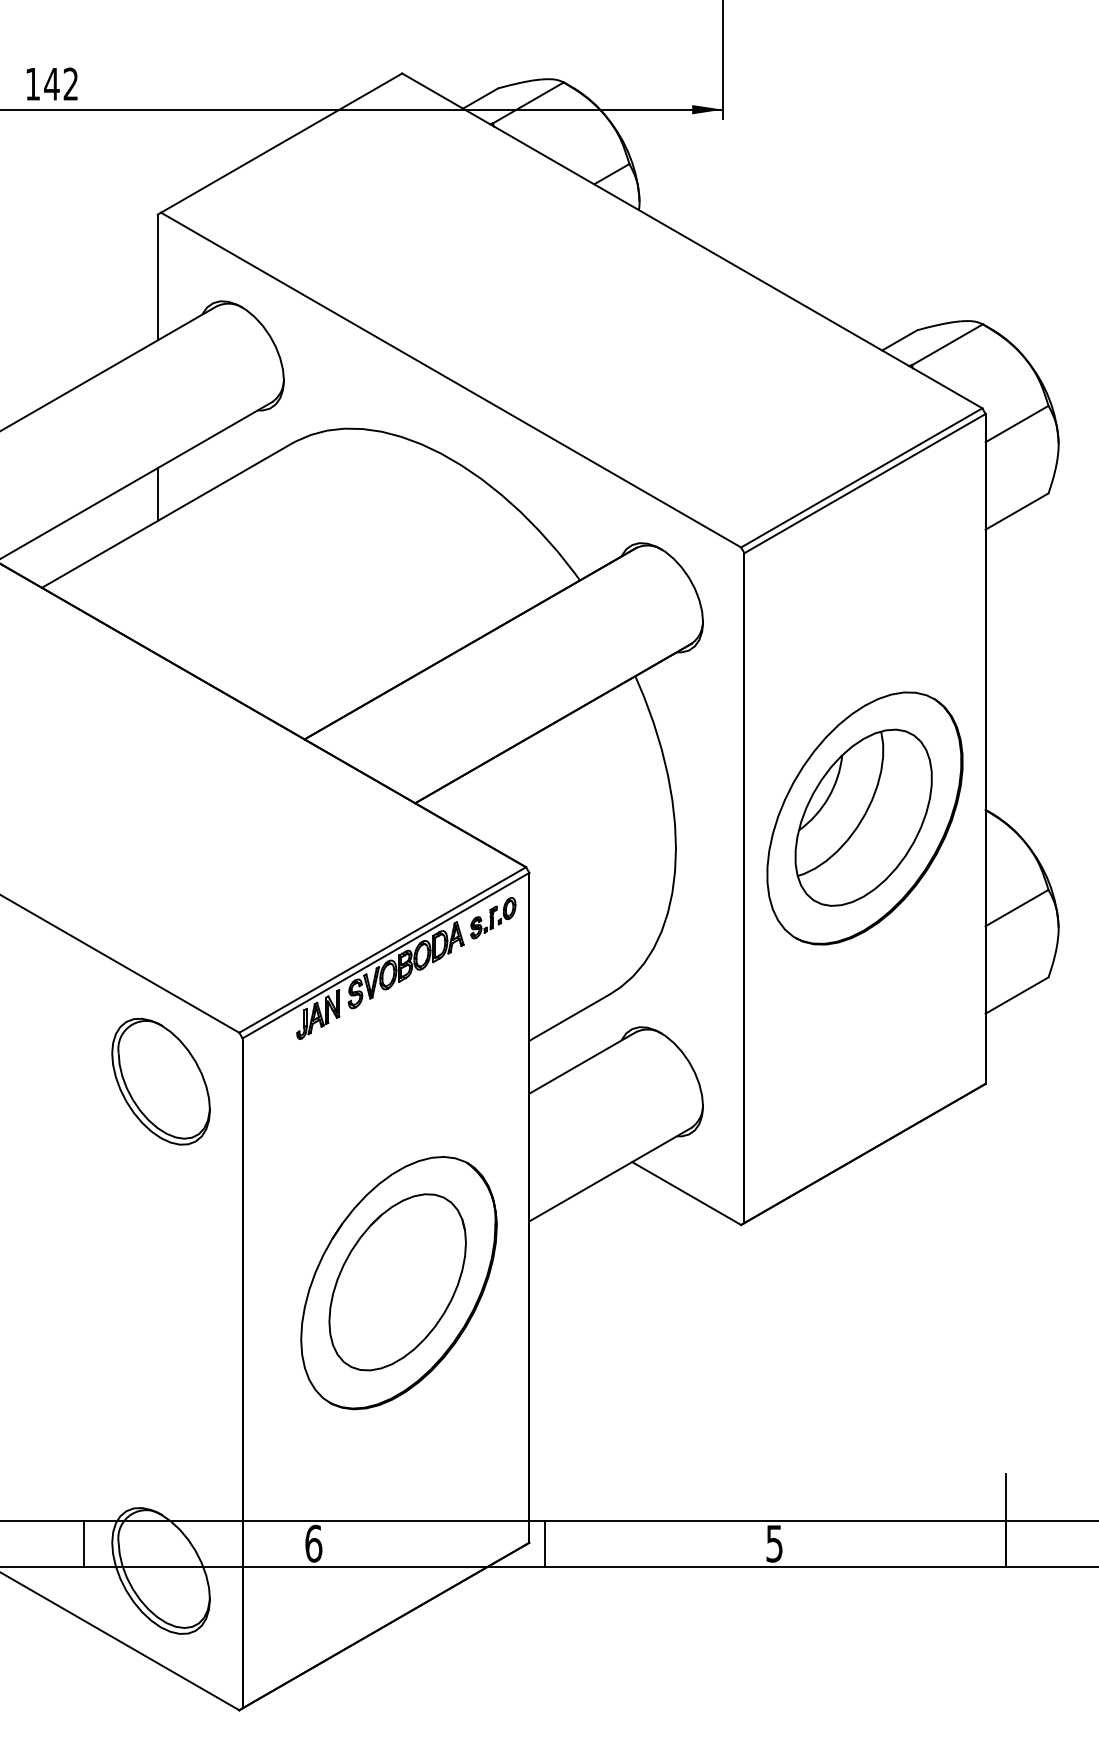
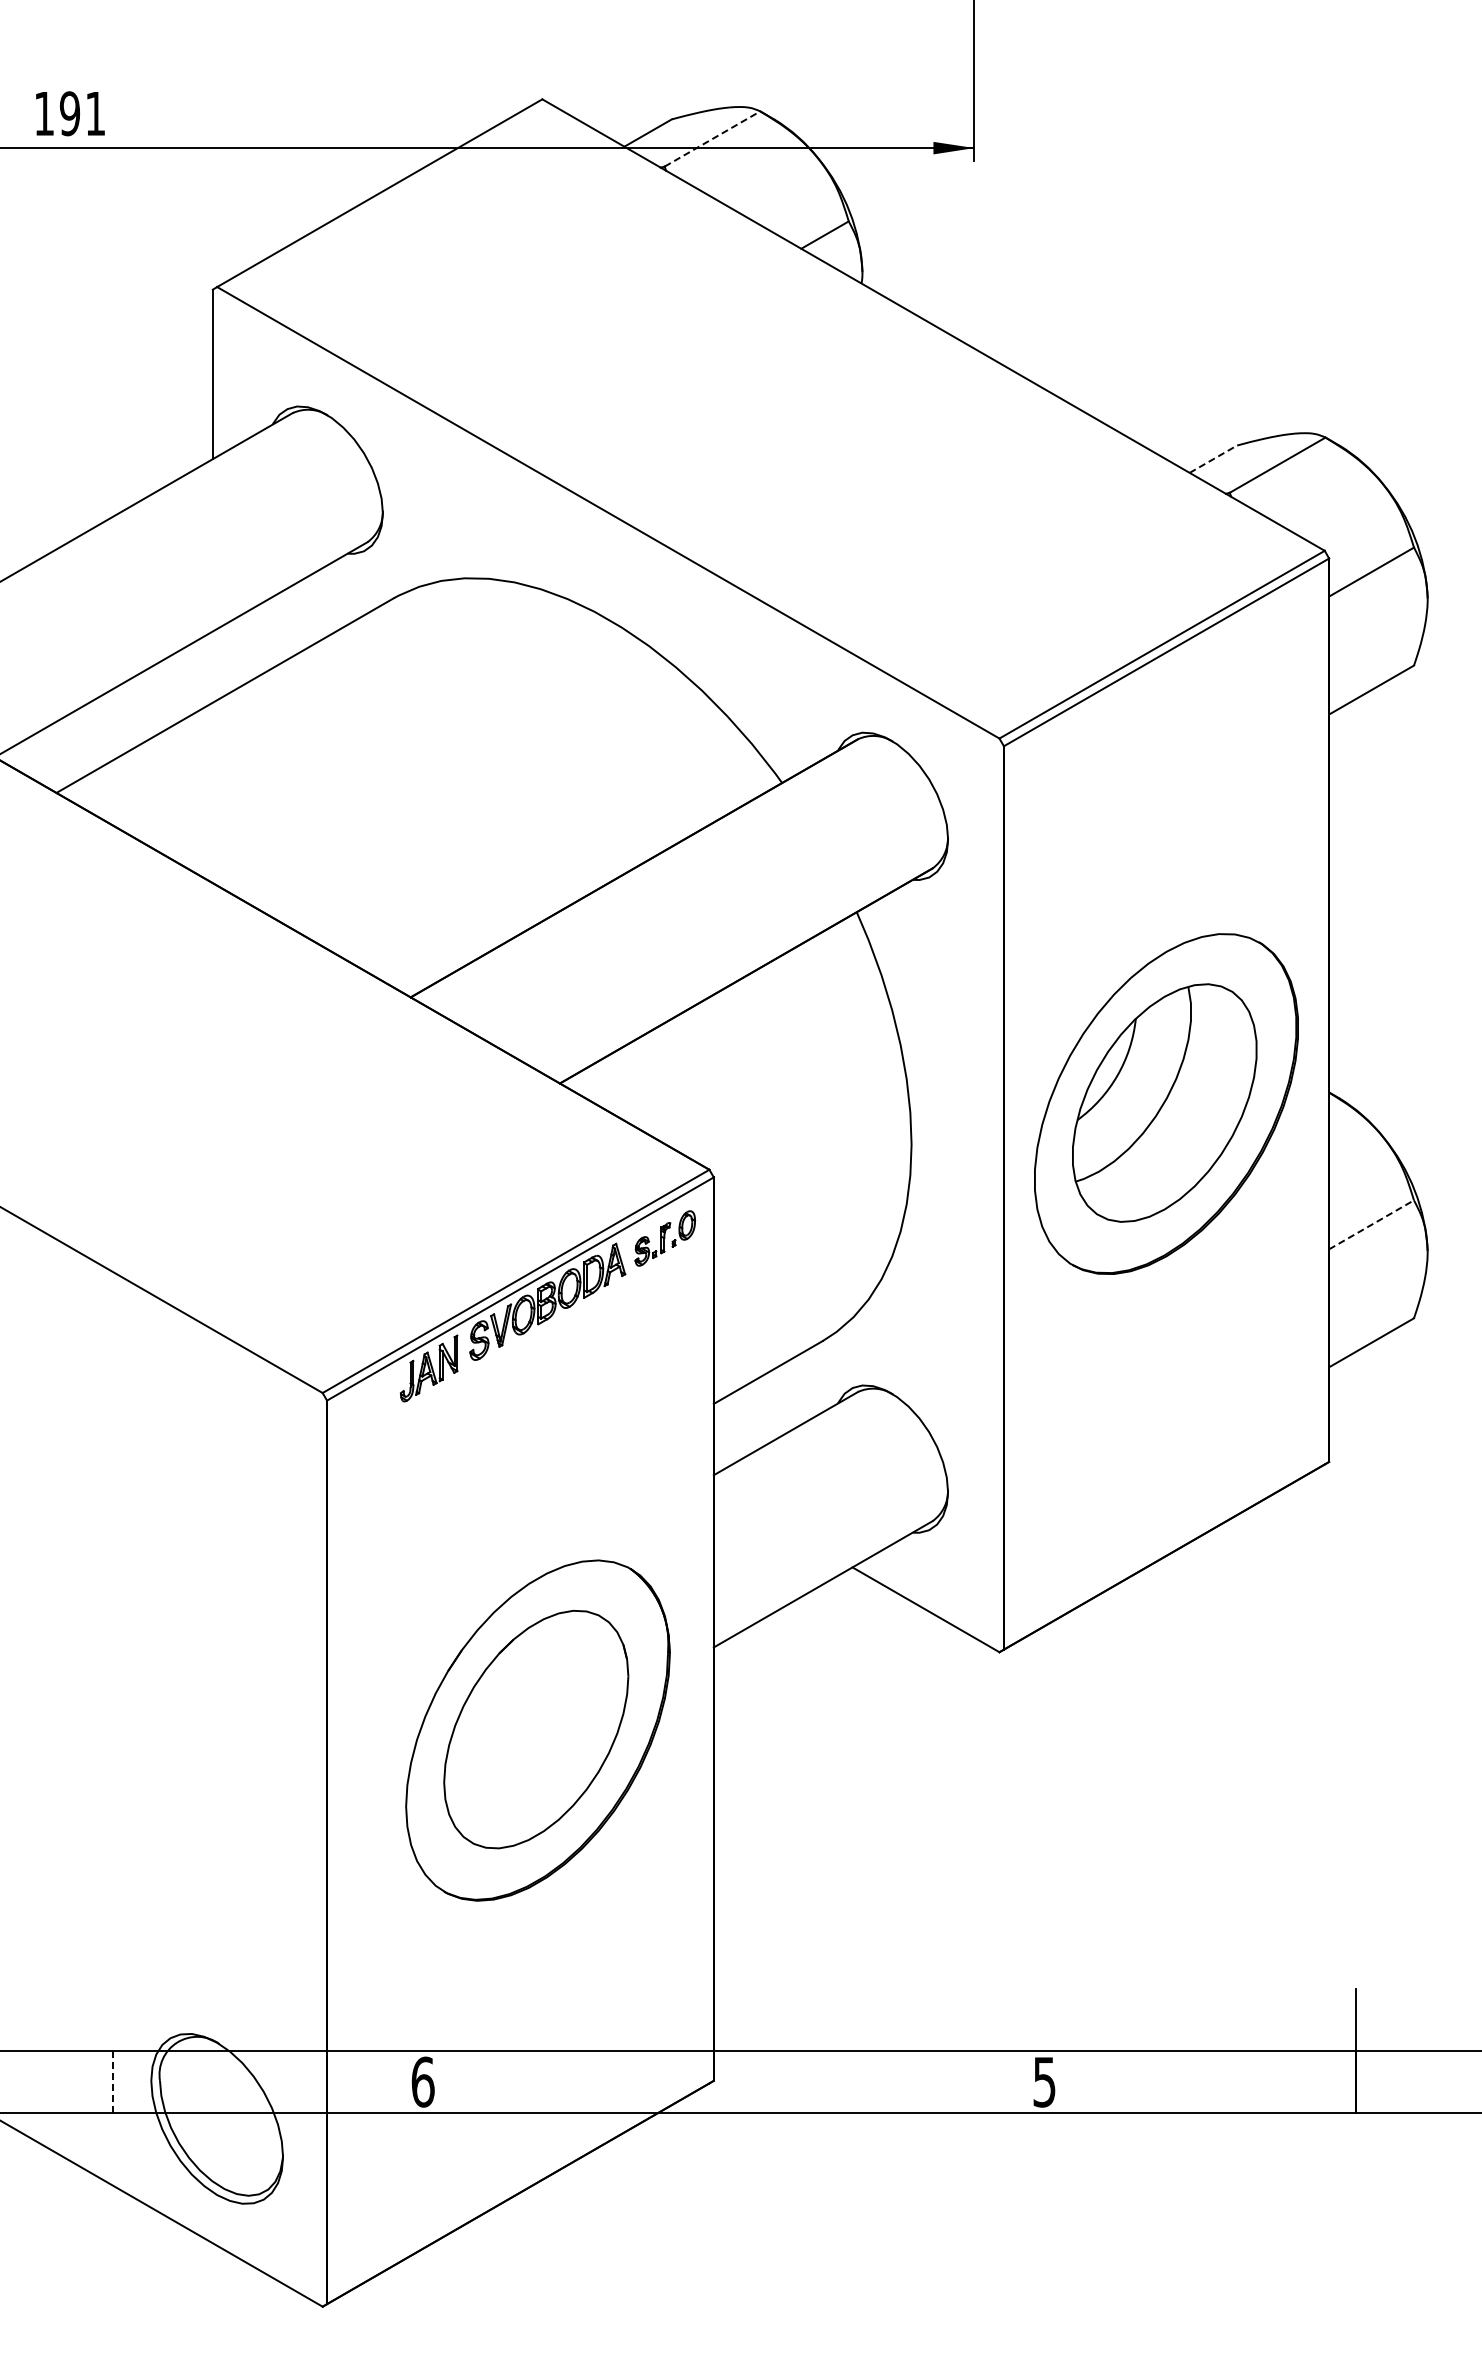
text: (60, 84) -> (81, 113), 142 -> 191
line: (528, 102) -> (712, 138), solid -> dashed
line: (899, 339) -> (1213, 458), solid -> dashed
line: (157, 494) -> (212, 666), removed
line: (1017, 907) -> (1371, 1224), solid -> dashed
part: (160, 1081) -> (216, 1458), removed
line: (544, 1543) -> (734, 2081), removed
line: (83, 1544) -> (112, 2082), solid -> dashed

